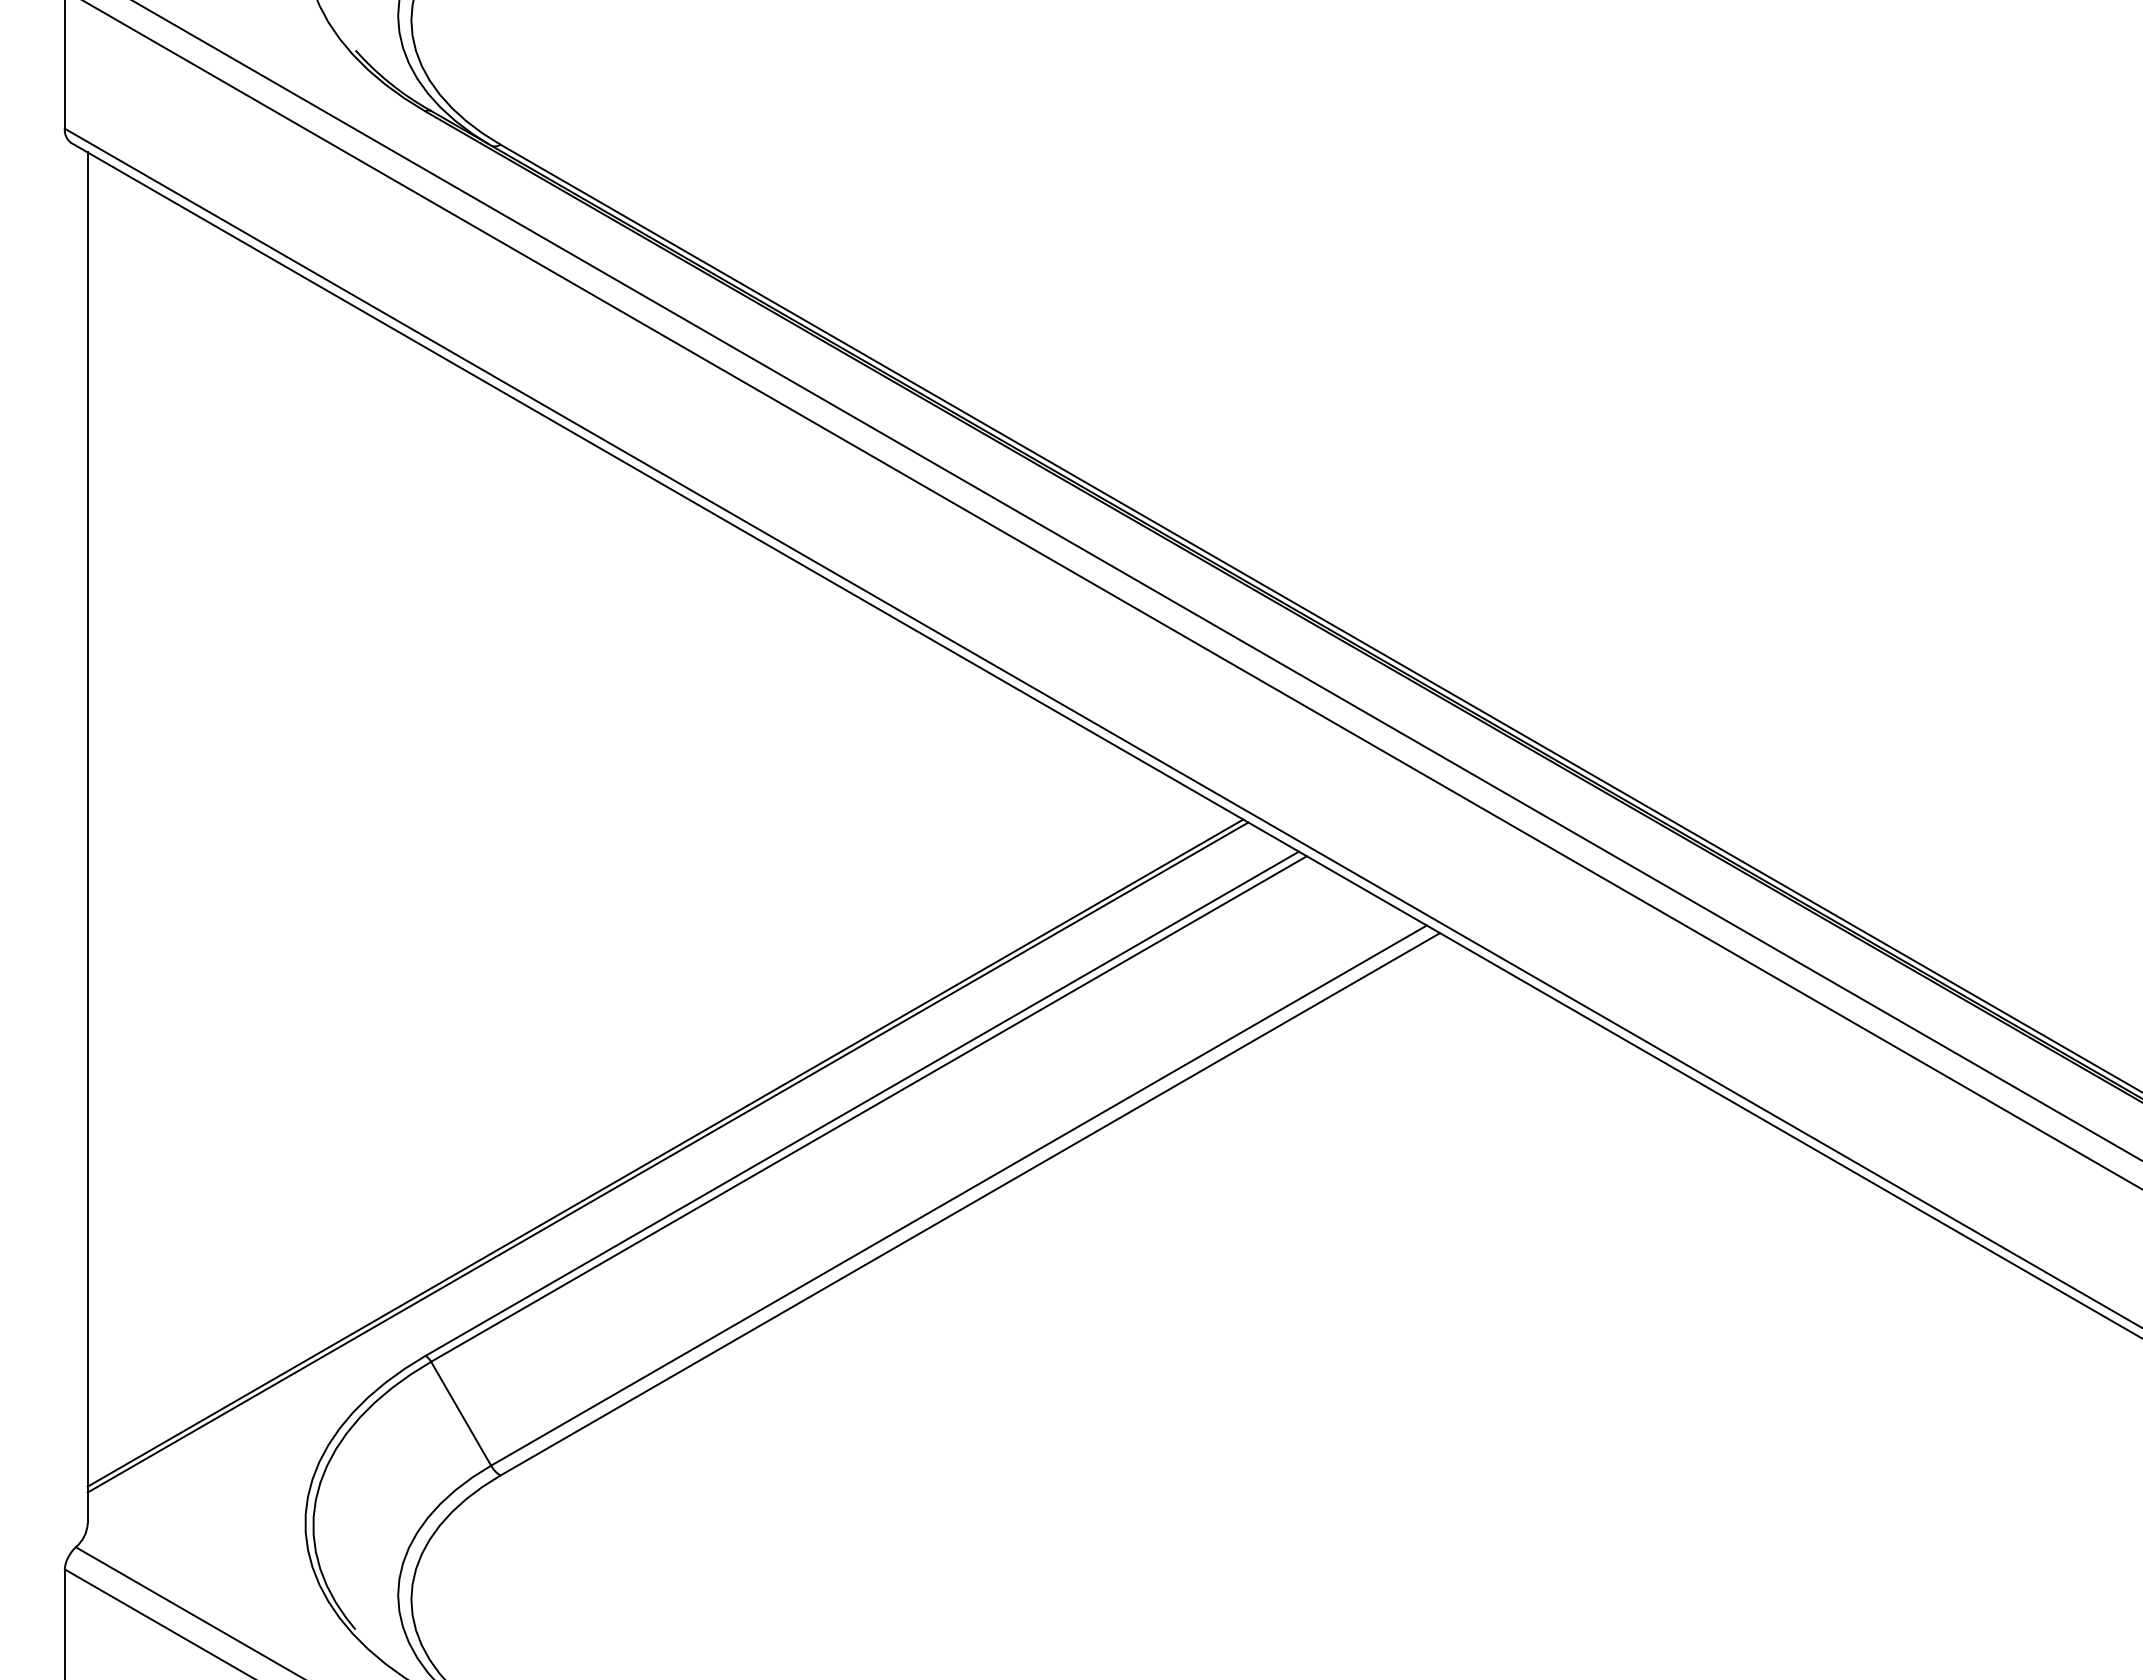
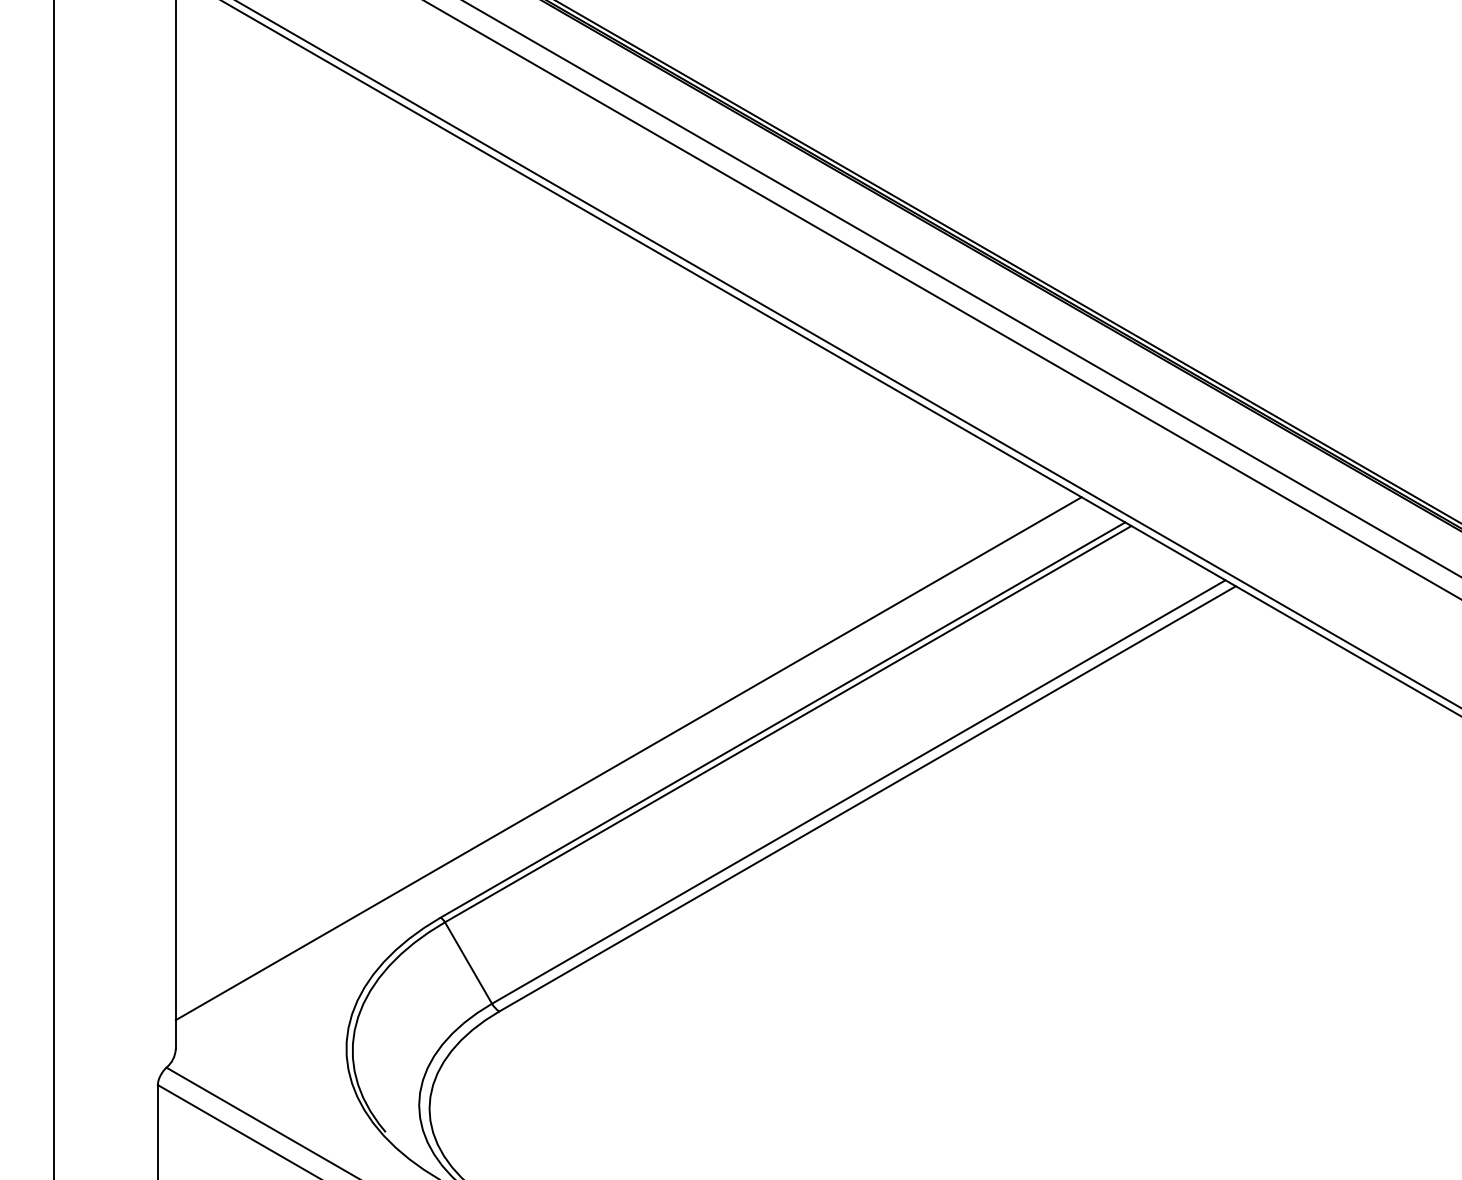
line: (667, 1157) -> (630, 762), removed

